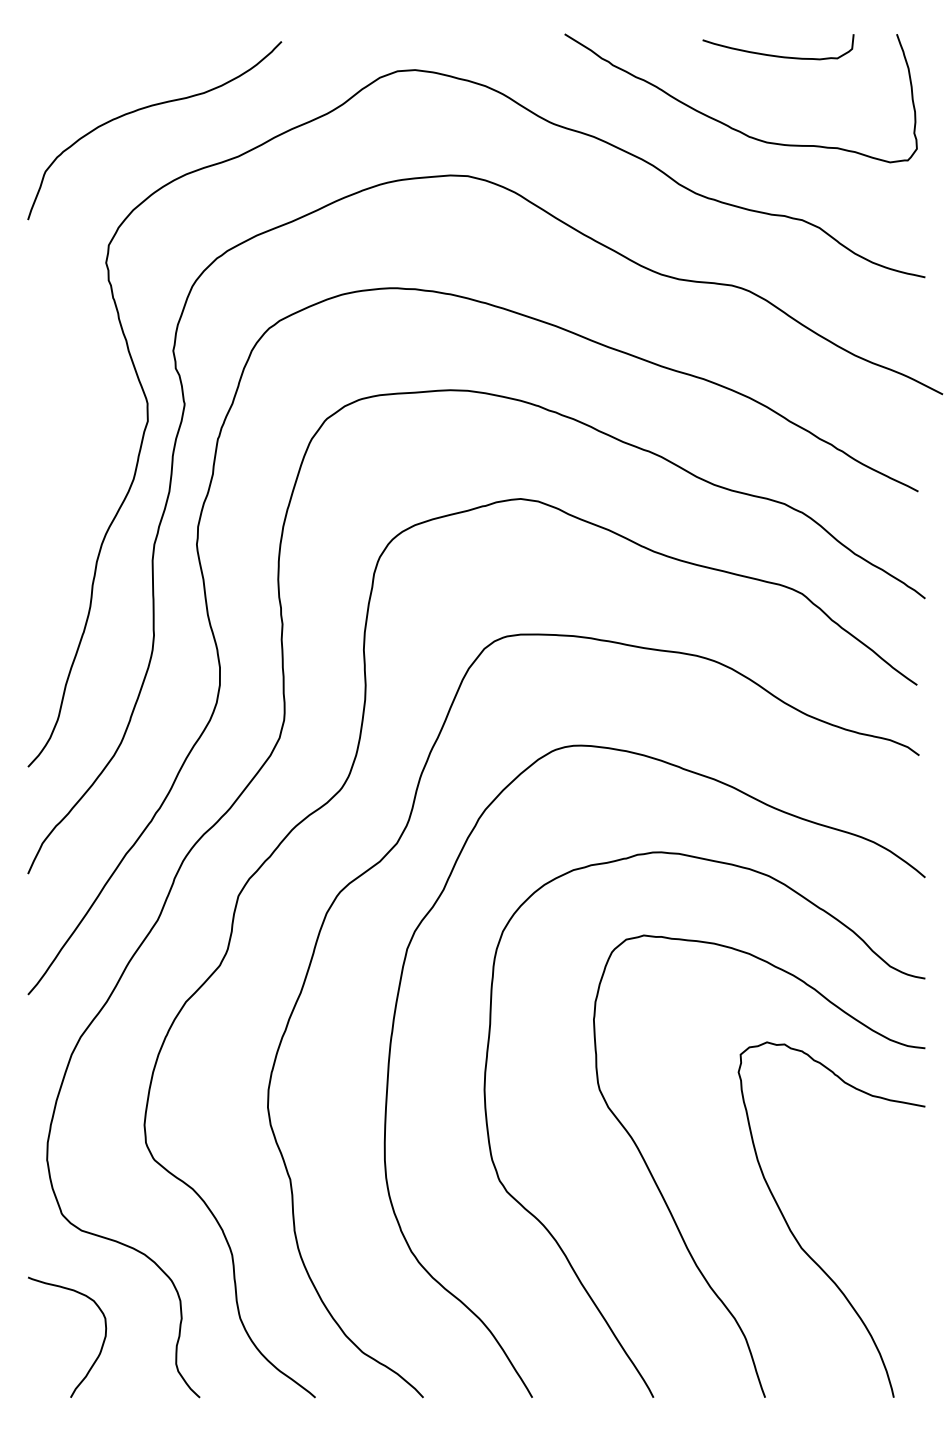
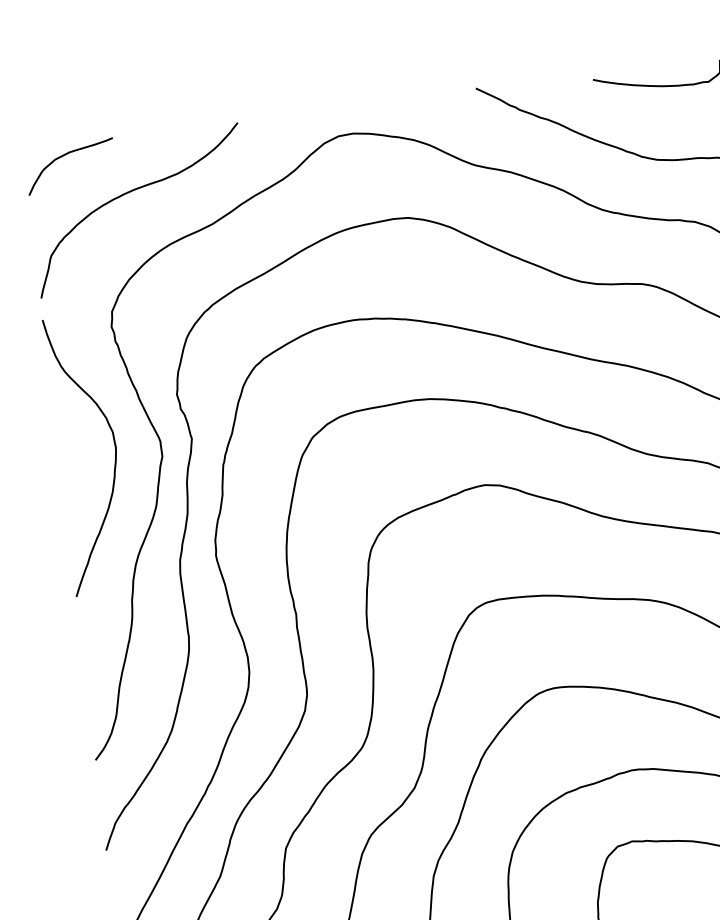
curve: (75, 56) -> (65, 155), added
curve: (92, 412) -> (114, 454), added

